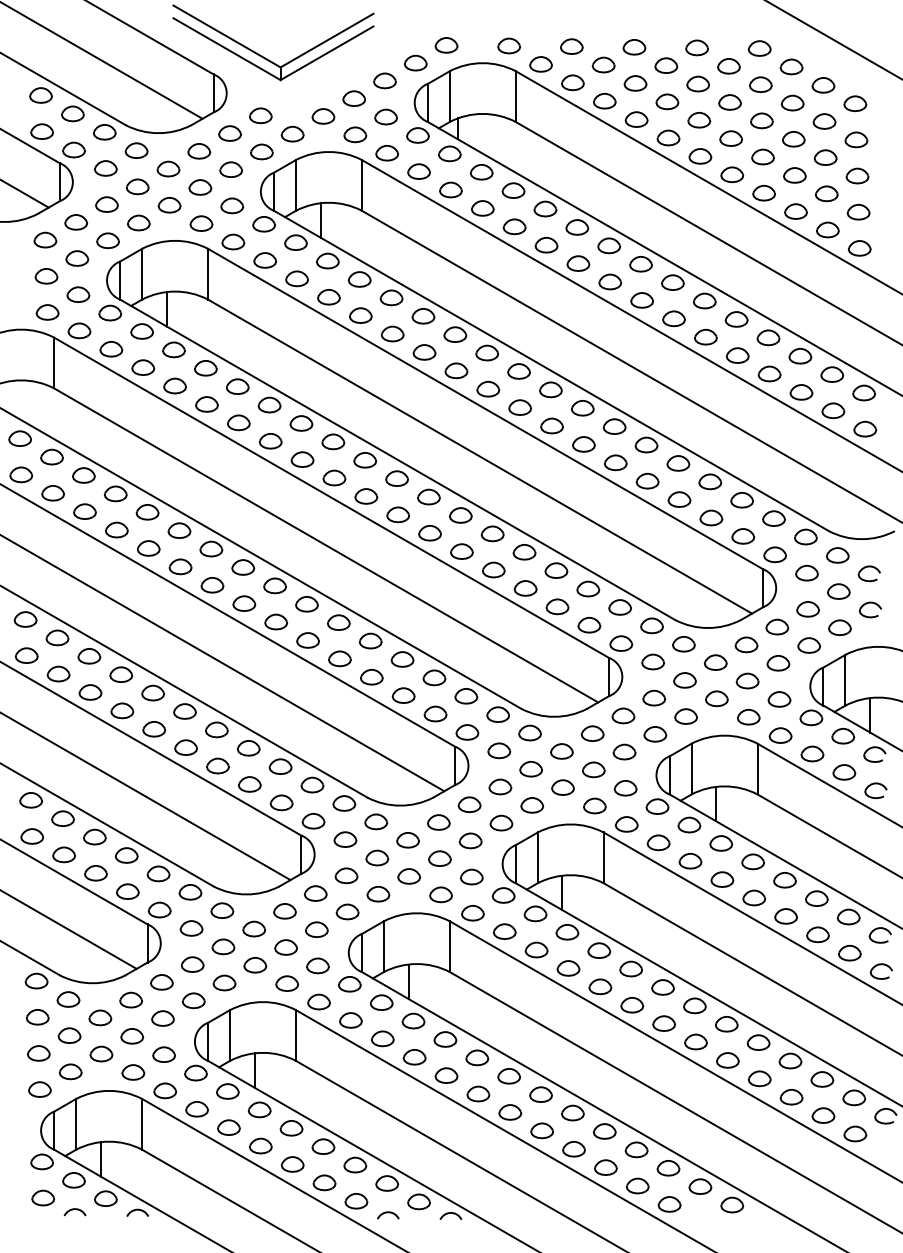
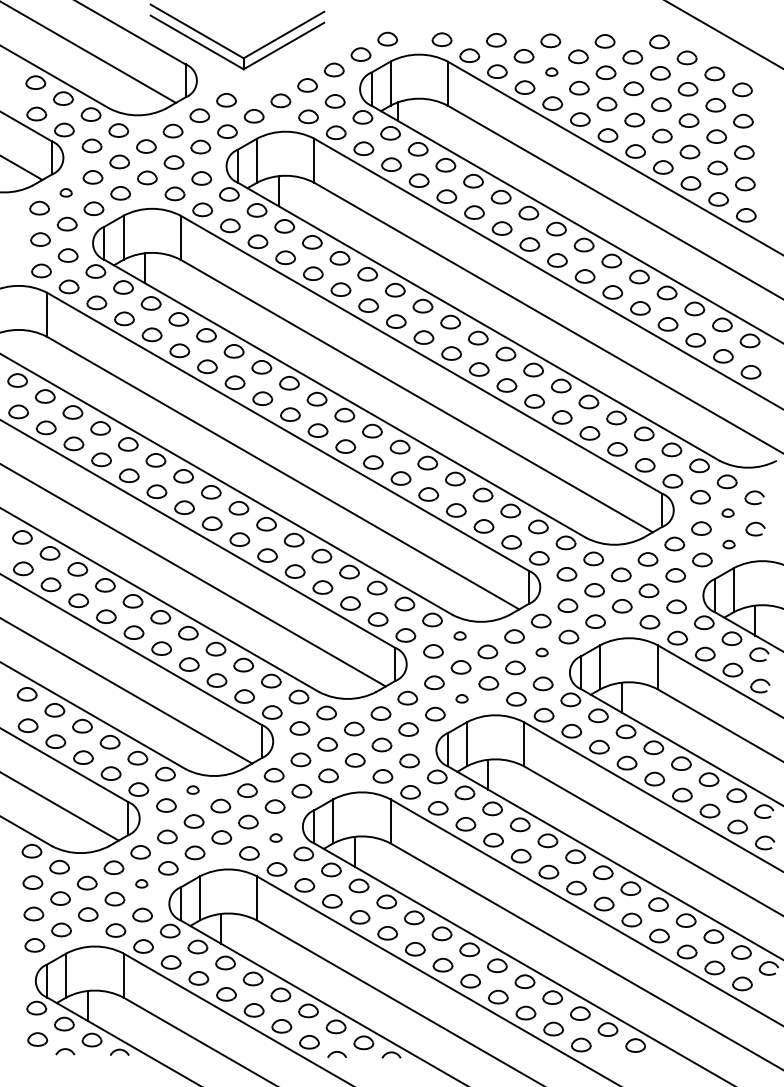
part: (635, 82) -> (551, 71), size x0.6
part: (75, 222) -> (65, 192), size x0.6
part: (838, 590) -> (727, 512), size x0.6
part: (839, 627) -> (728, 544), size x0.6
part: (529, 732) -> (459, 635), size x0.6
part: (623, 752) -> (541, 652), size x0.6
part: (531, 805) -> (461, 698), size x0.6
part: (221, 909) -> (192, 789), size x0.6
part: (317, 965) -> (275, 837), size x0.6
part: (162, 1018) -> (141, 883), size x0.6

